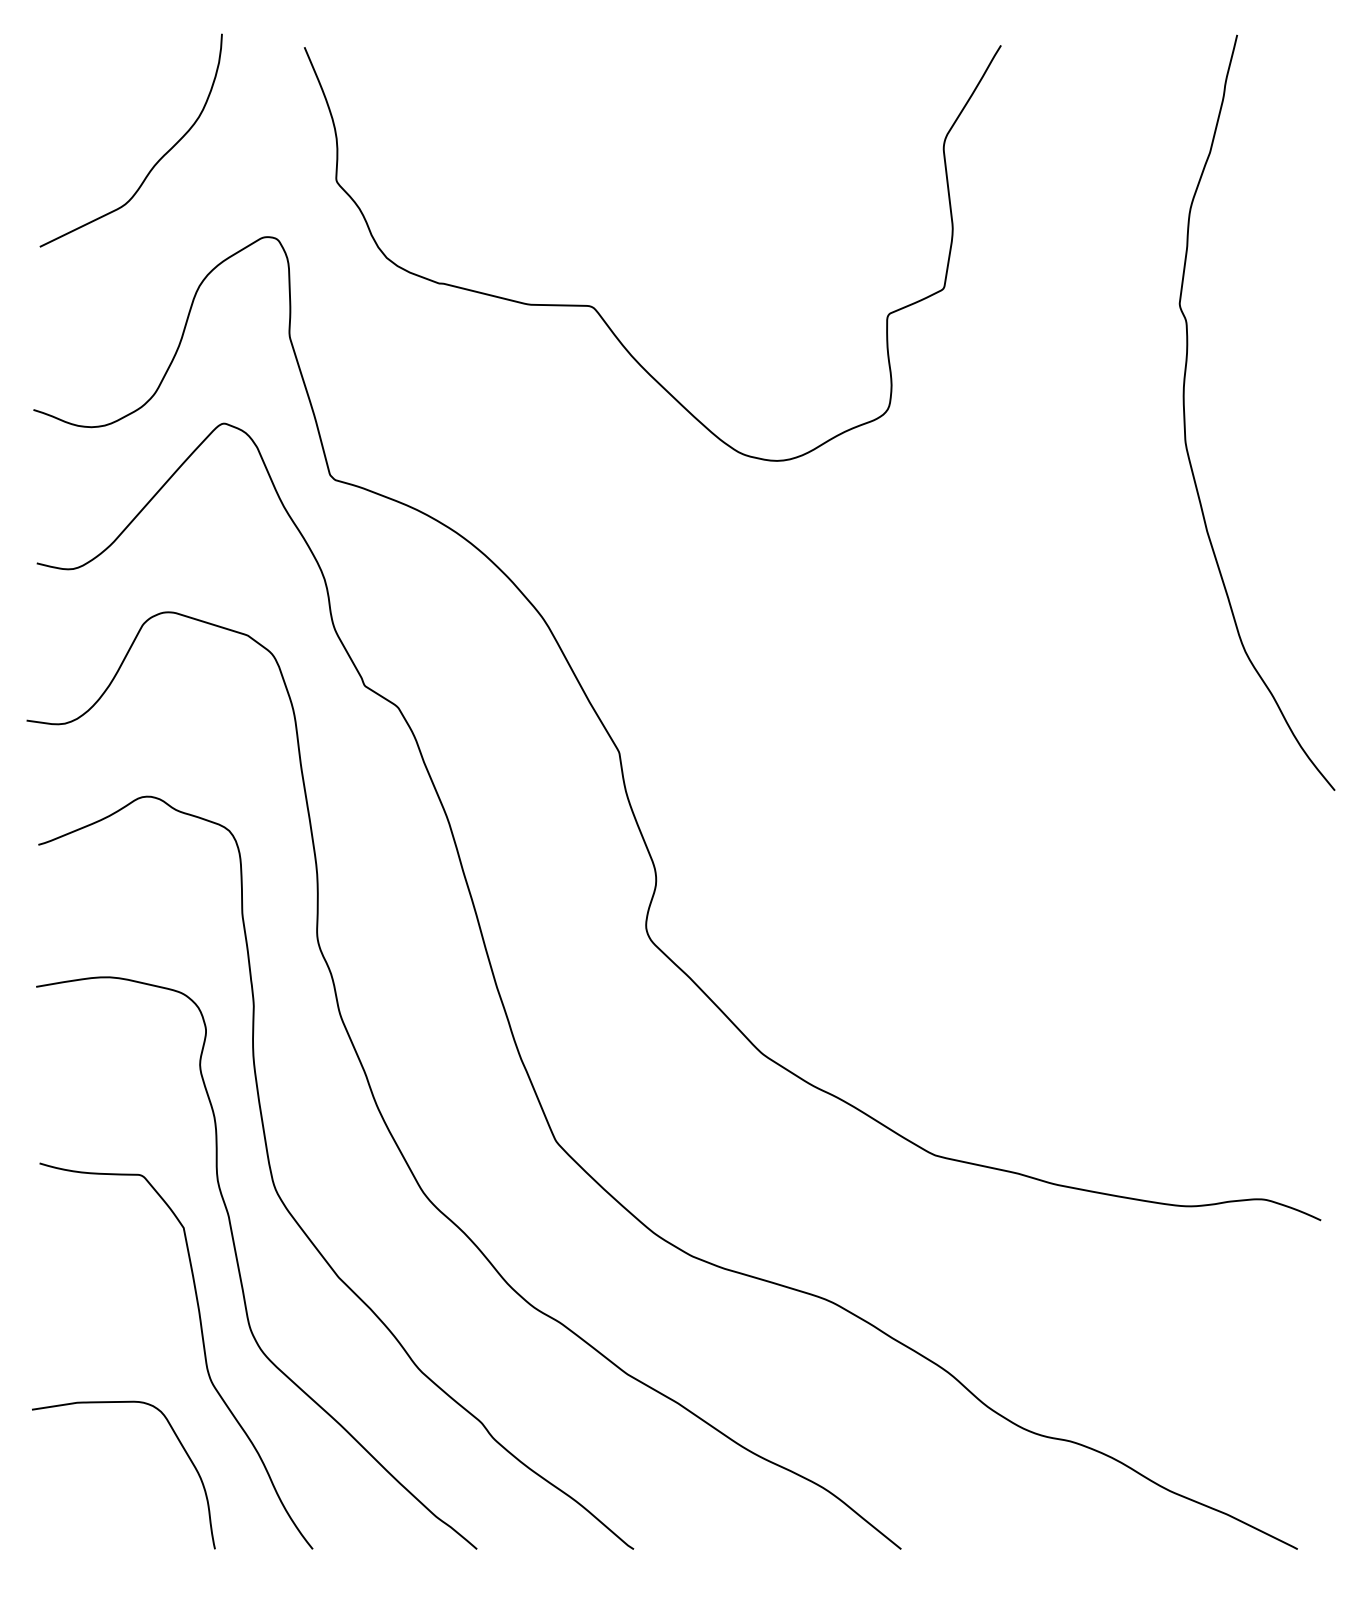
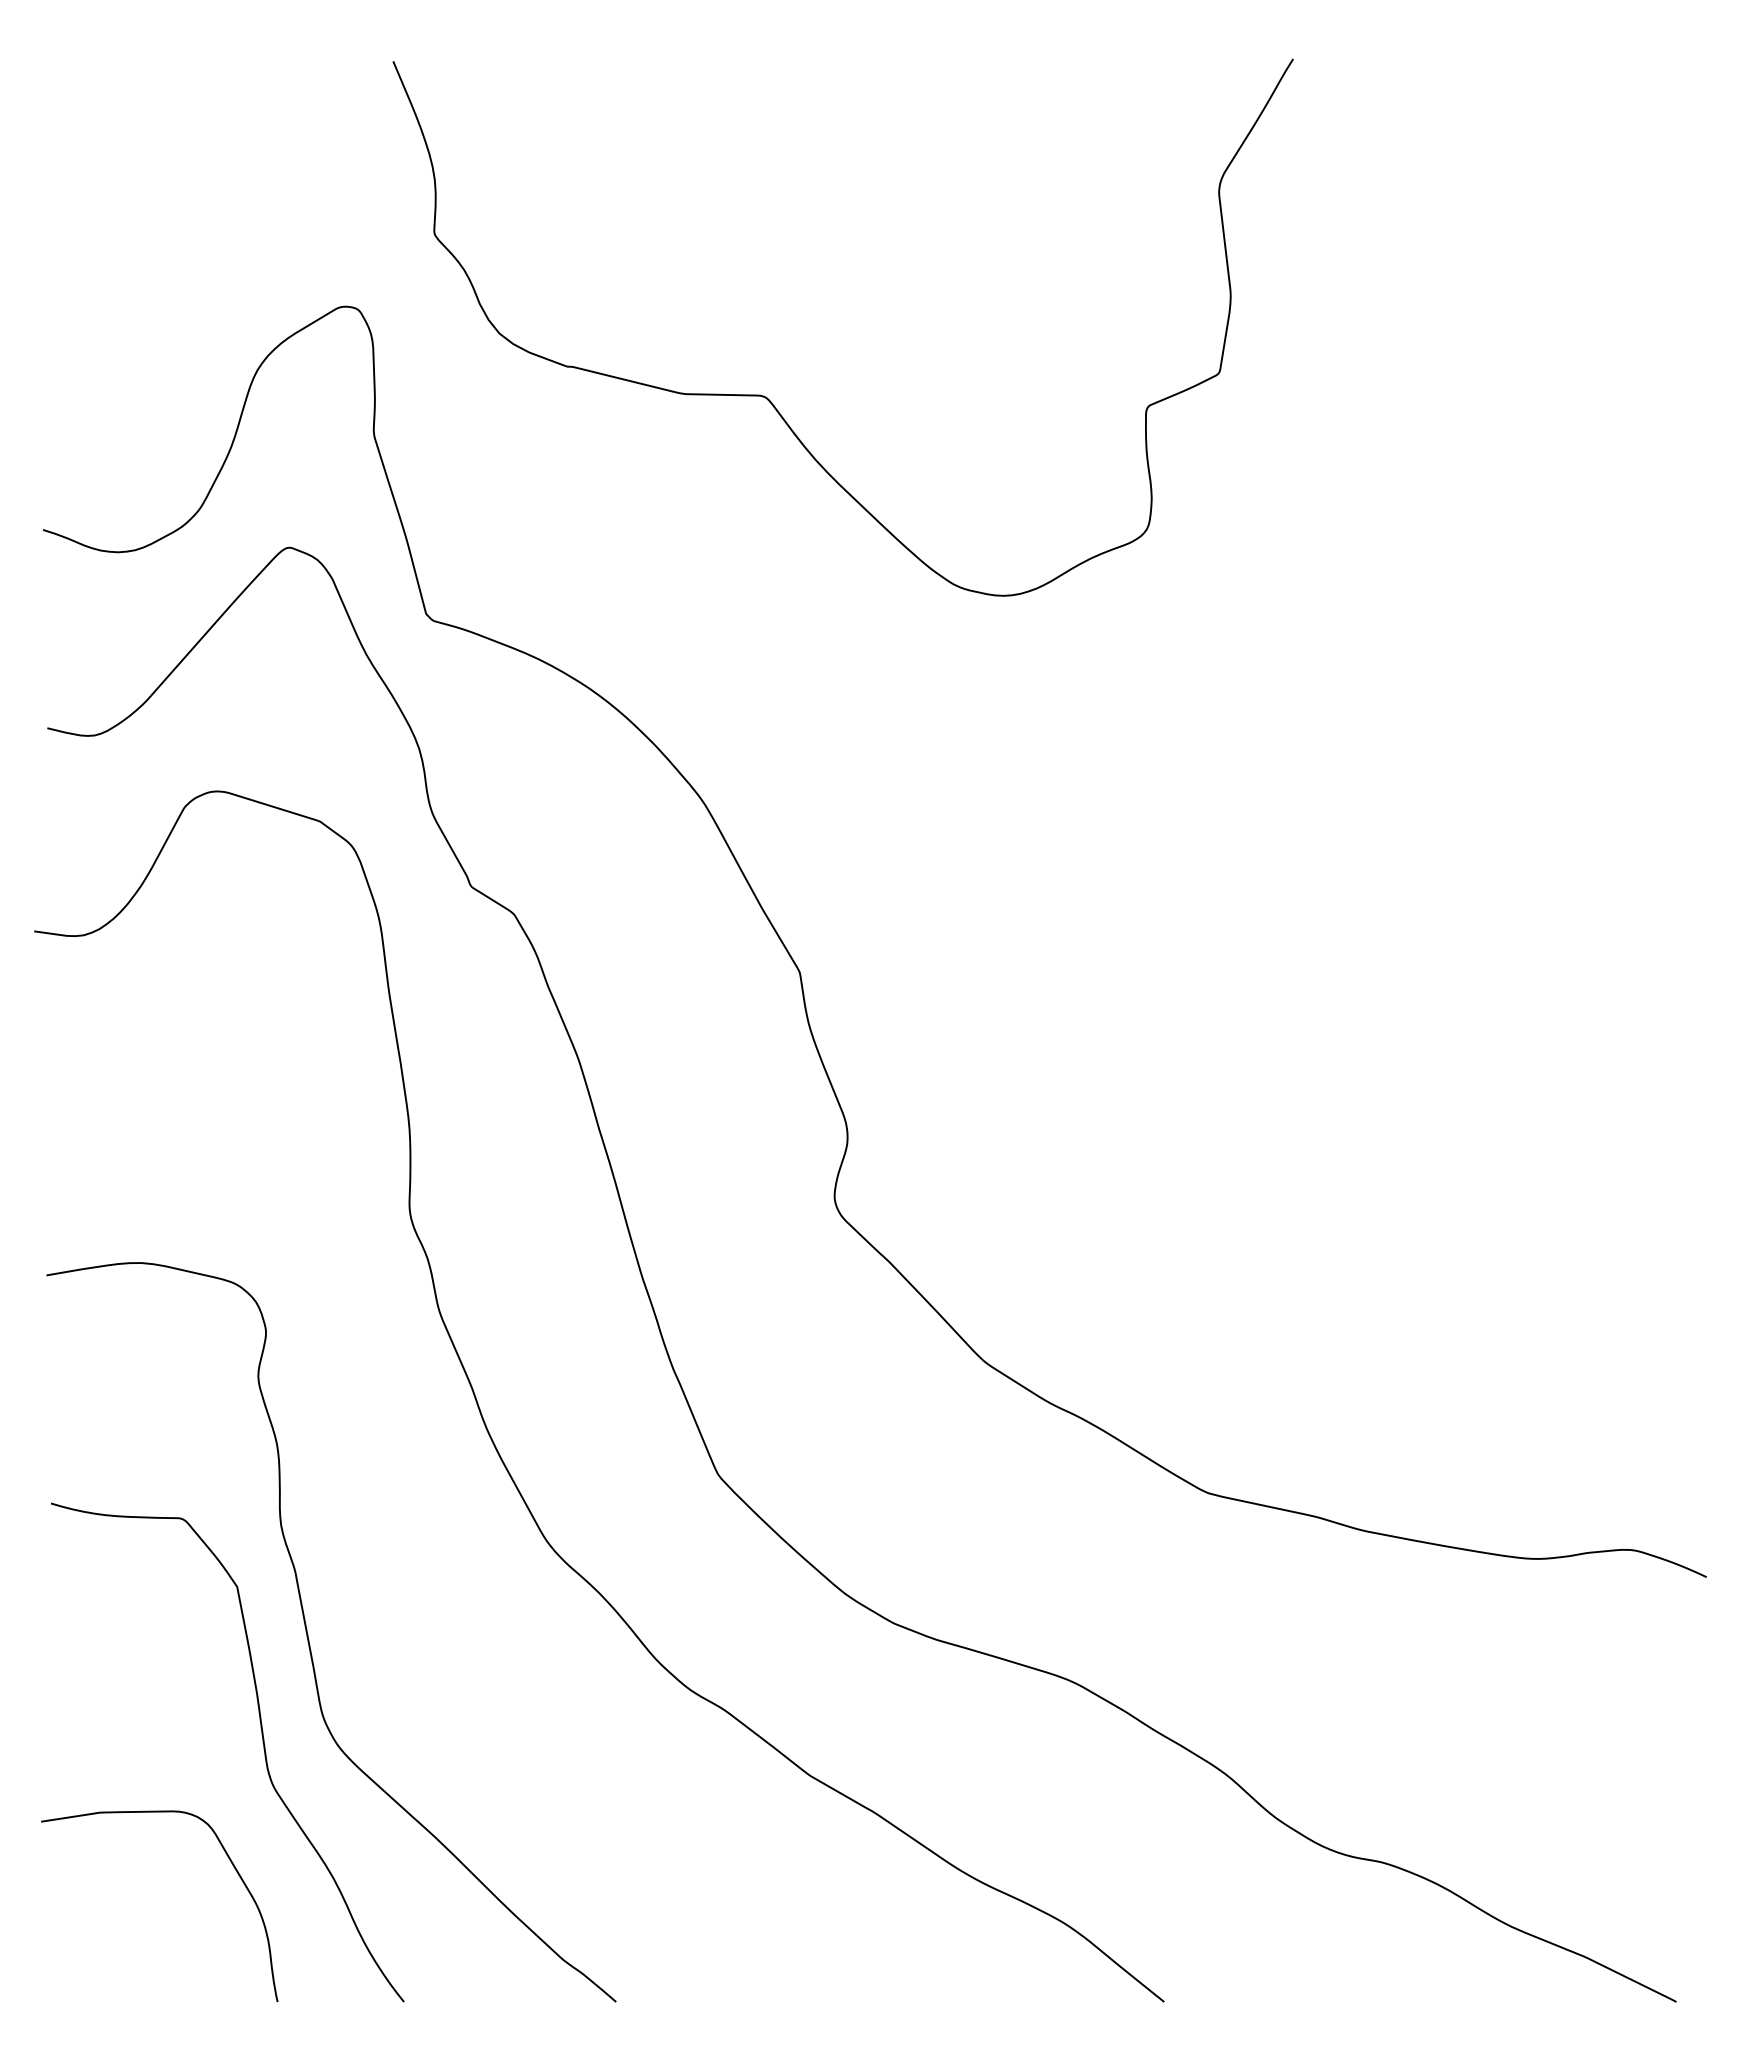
curve: (156, 162) -> (201, 210), removed
curve: (1185, 421) -> (1531, 544), removed
curve: (284, 1203) -> (367, 1555), removed

